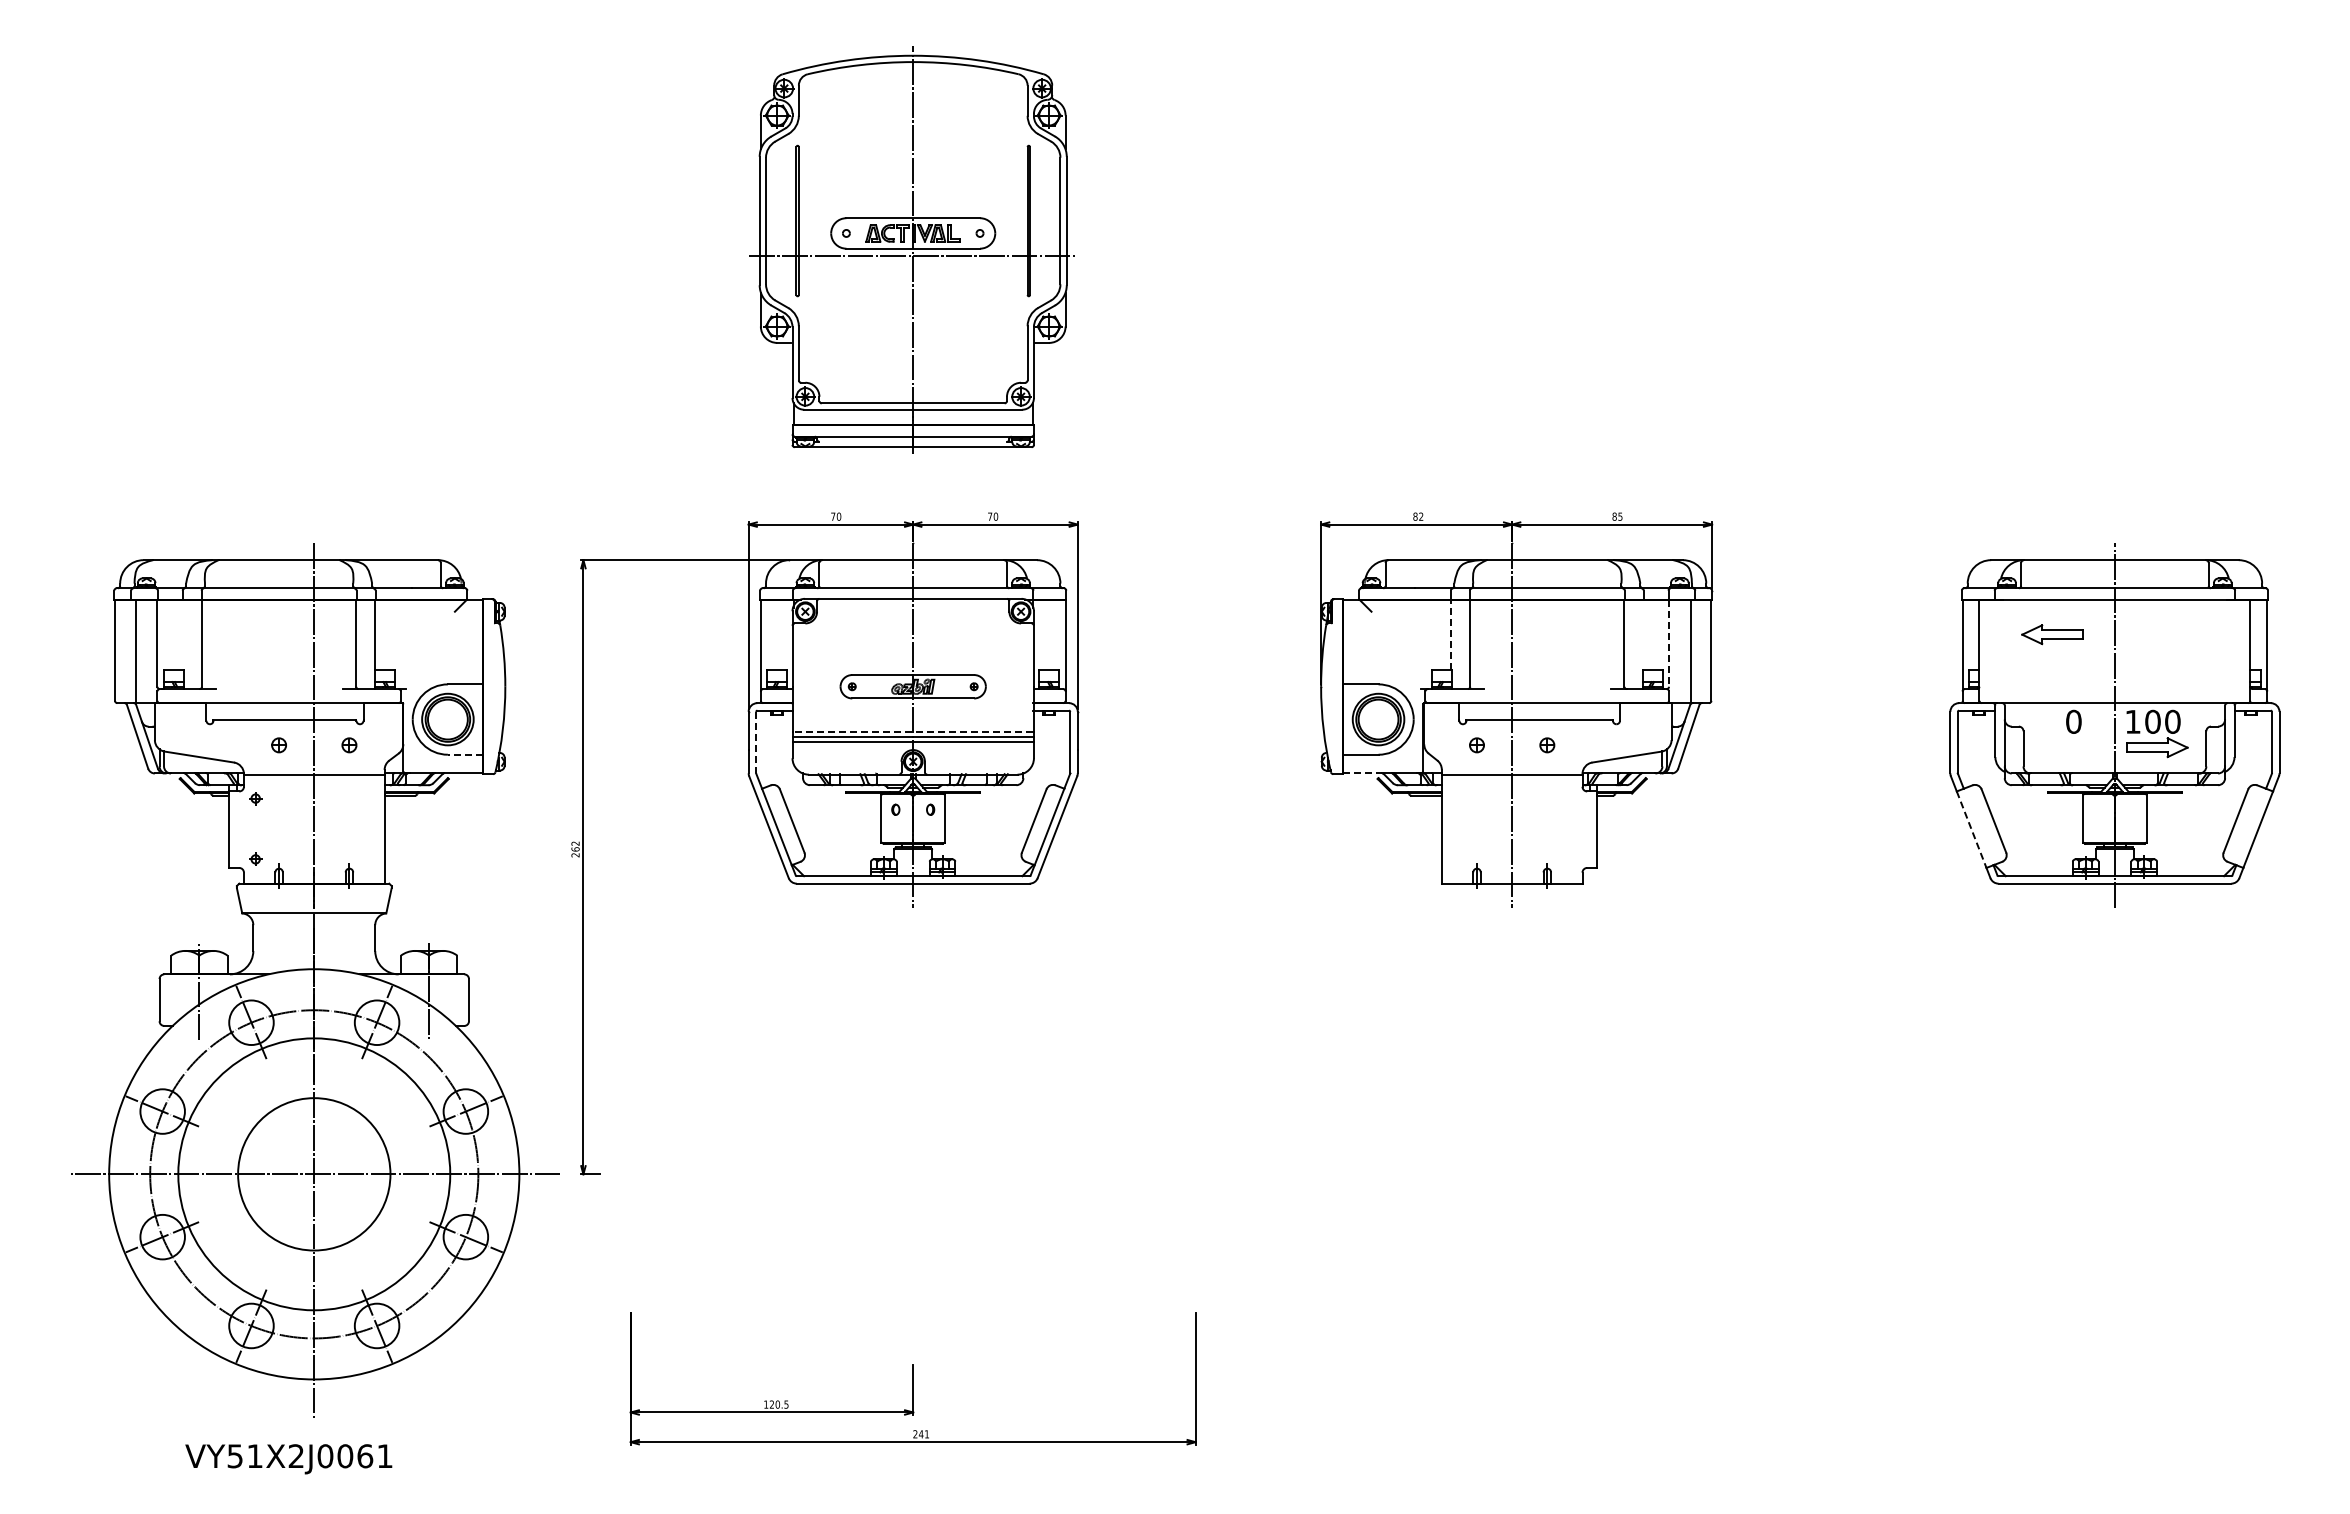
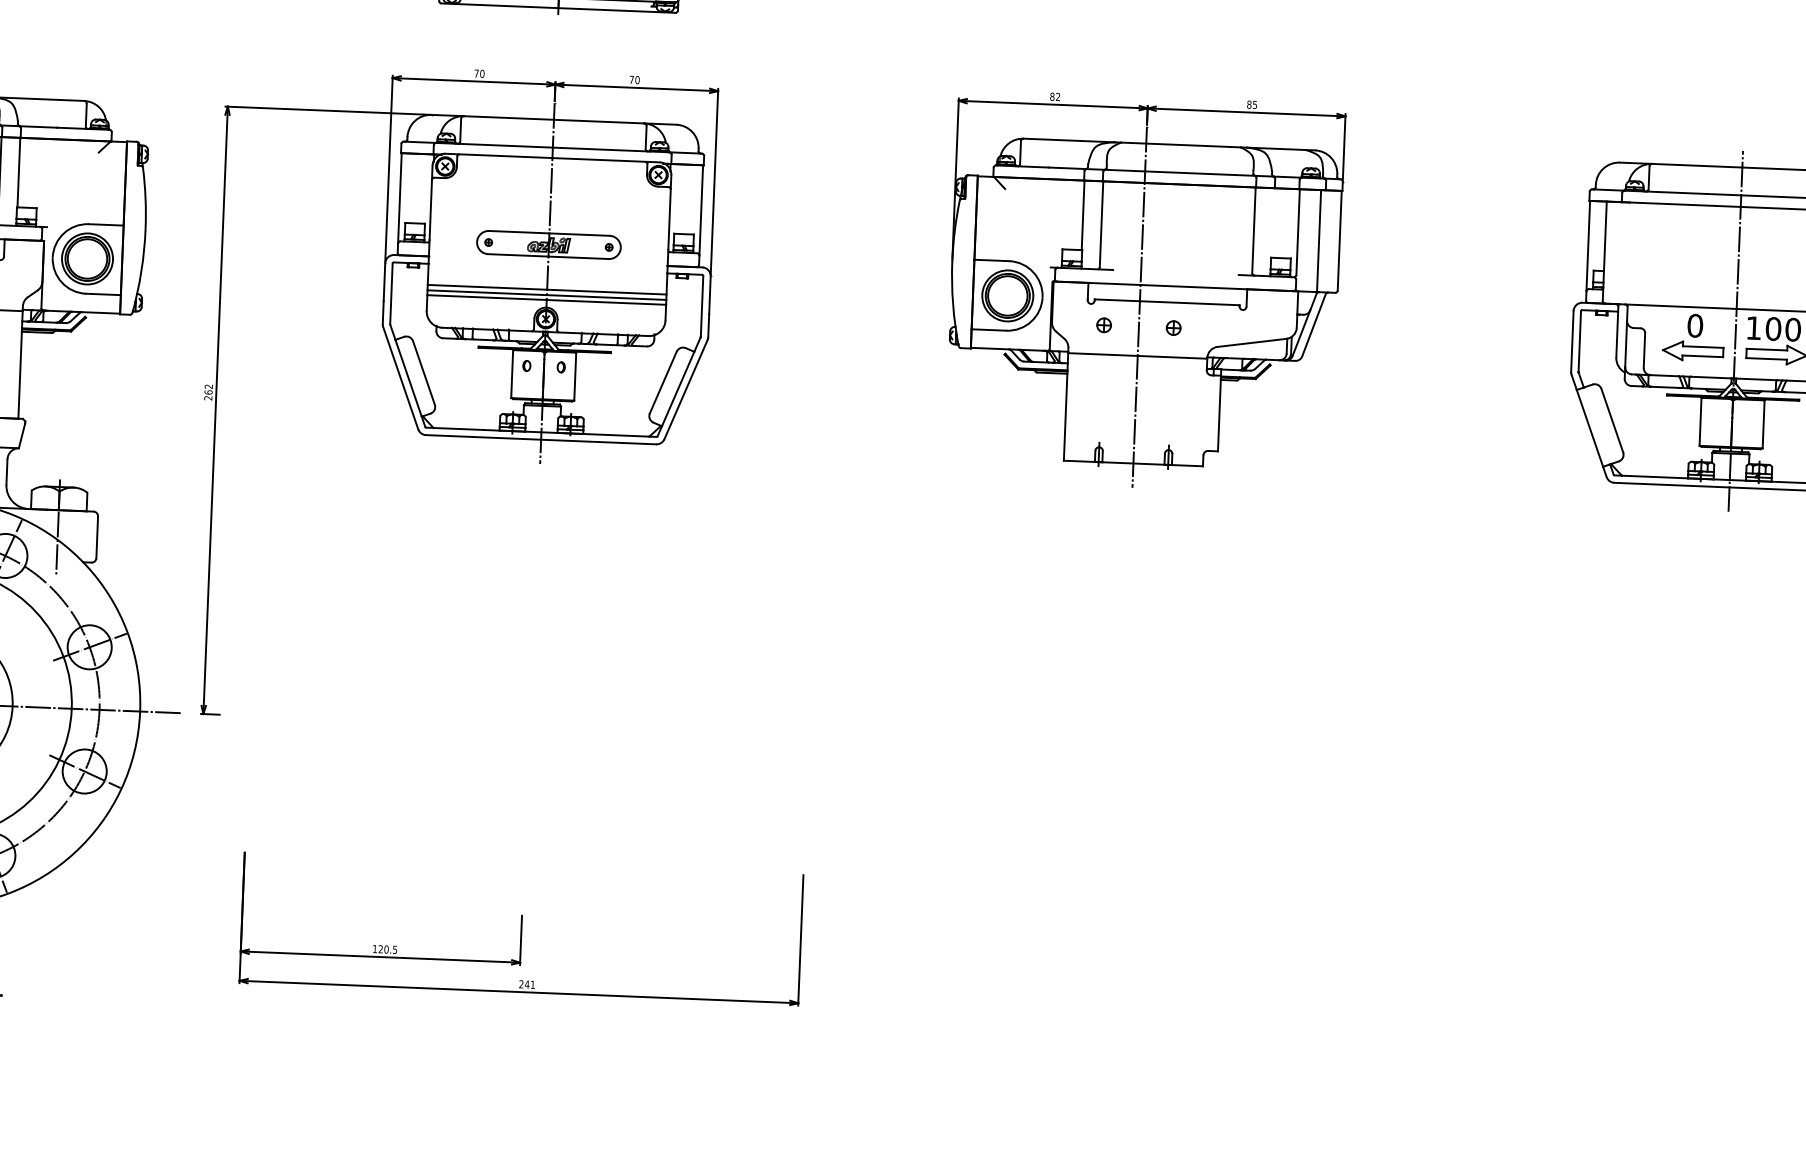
part: (2052, 634) -> (1692, 351), moved
line: (1451, 635) -> (1083, 215), dashed -> solid
line: (1669, 644) -> (1298, 233), dashed -> solid
line: (912, 731) -> (546, 289), dashed -> solid
line: (756, 742) -> (391, 293), dashed -> solid
line: (465, 754) -> (103, 294), dashed -> solid
line: (1363, 773) -> (990, 348), dashed -> solid
line: (1971, 830) -> (1589, 429), dashed -> solid

